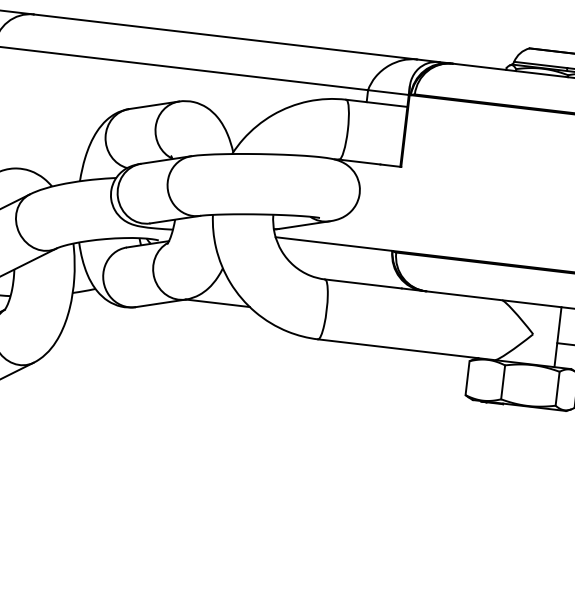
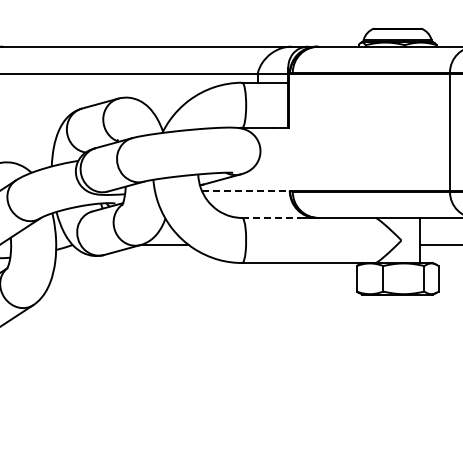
line: (333, 243) -> (245, 190), solid -> dashed
line: (363, 283) -> (271, 217), solid -> dashed

